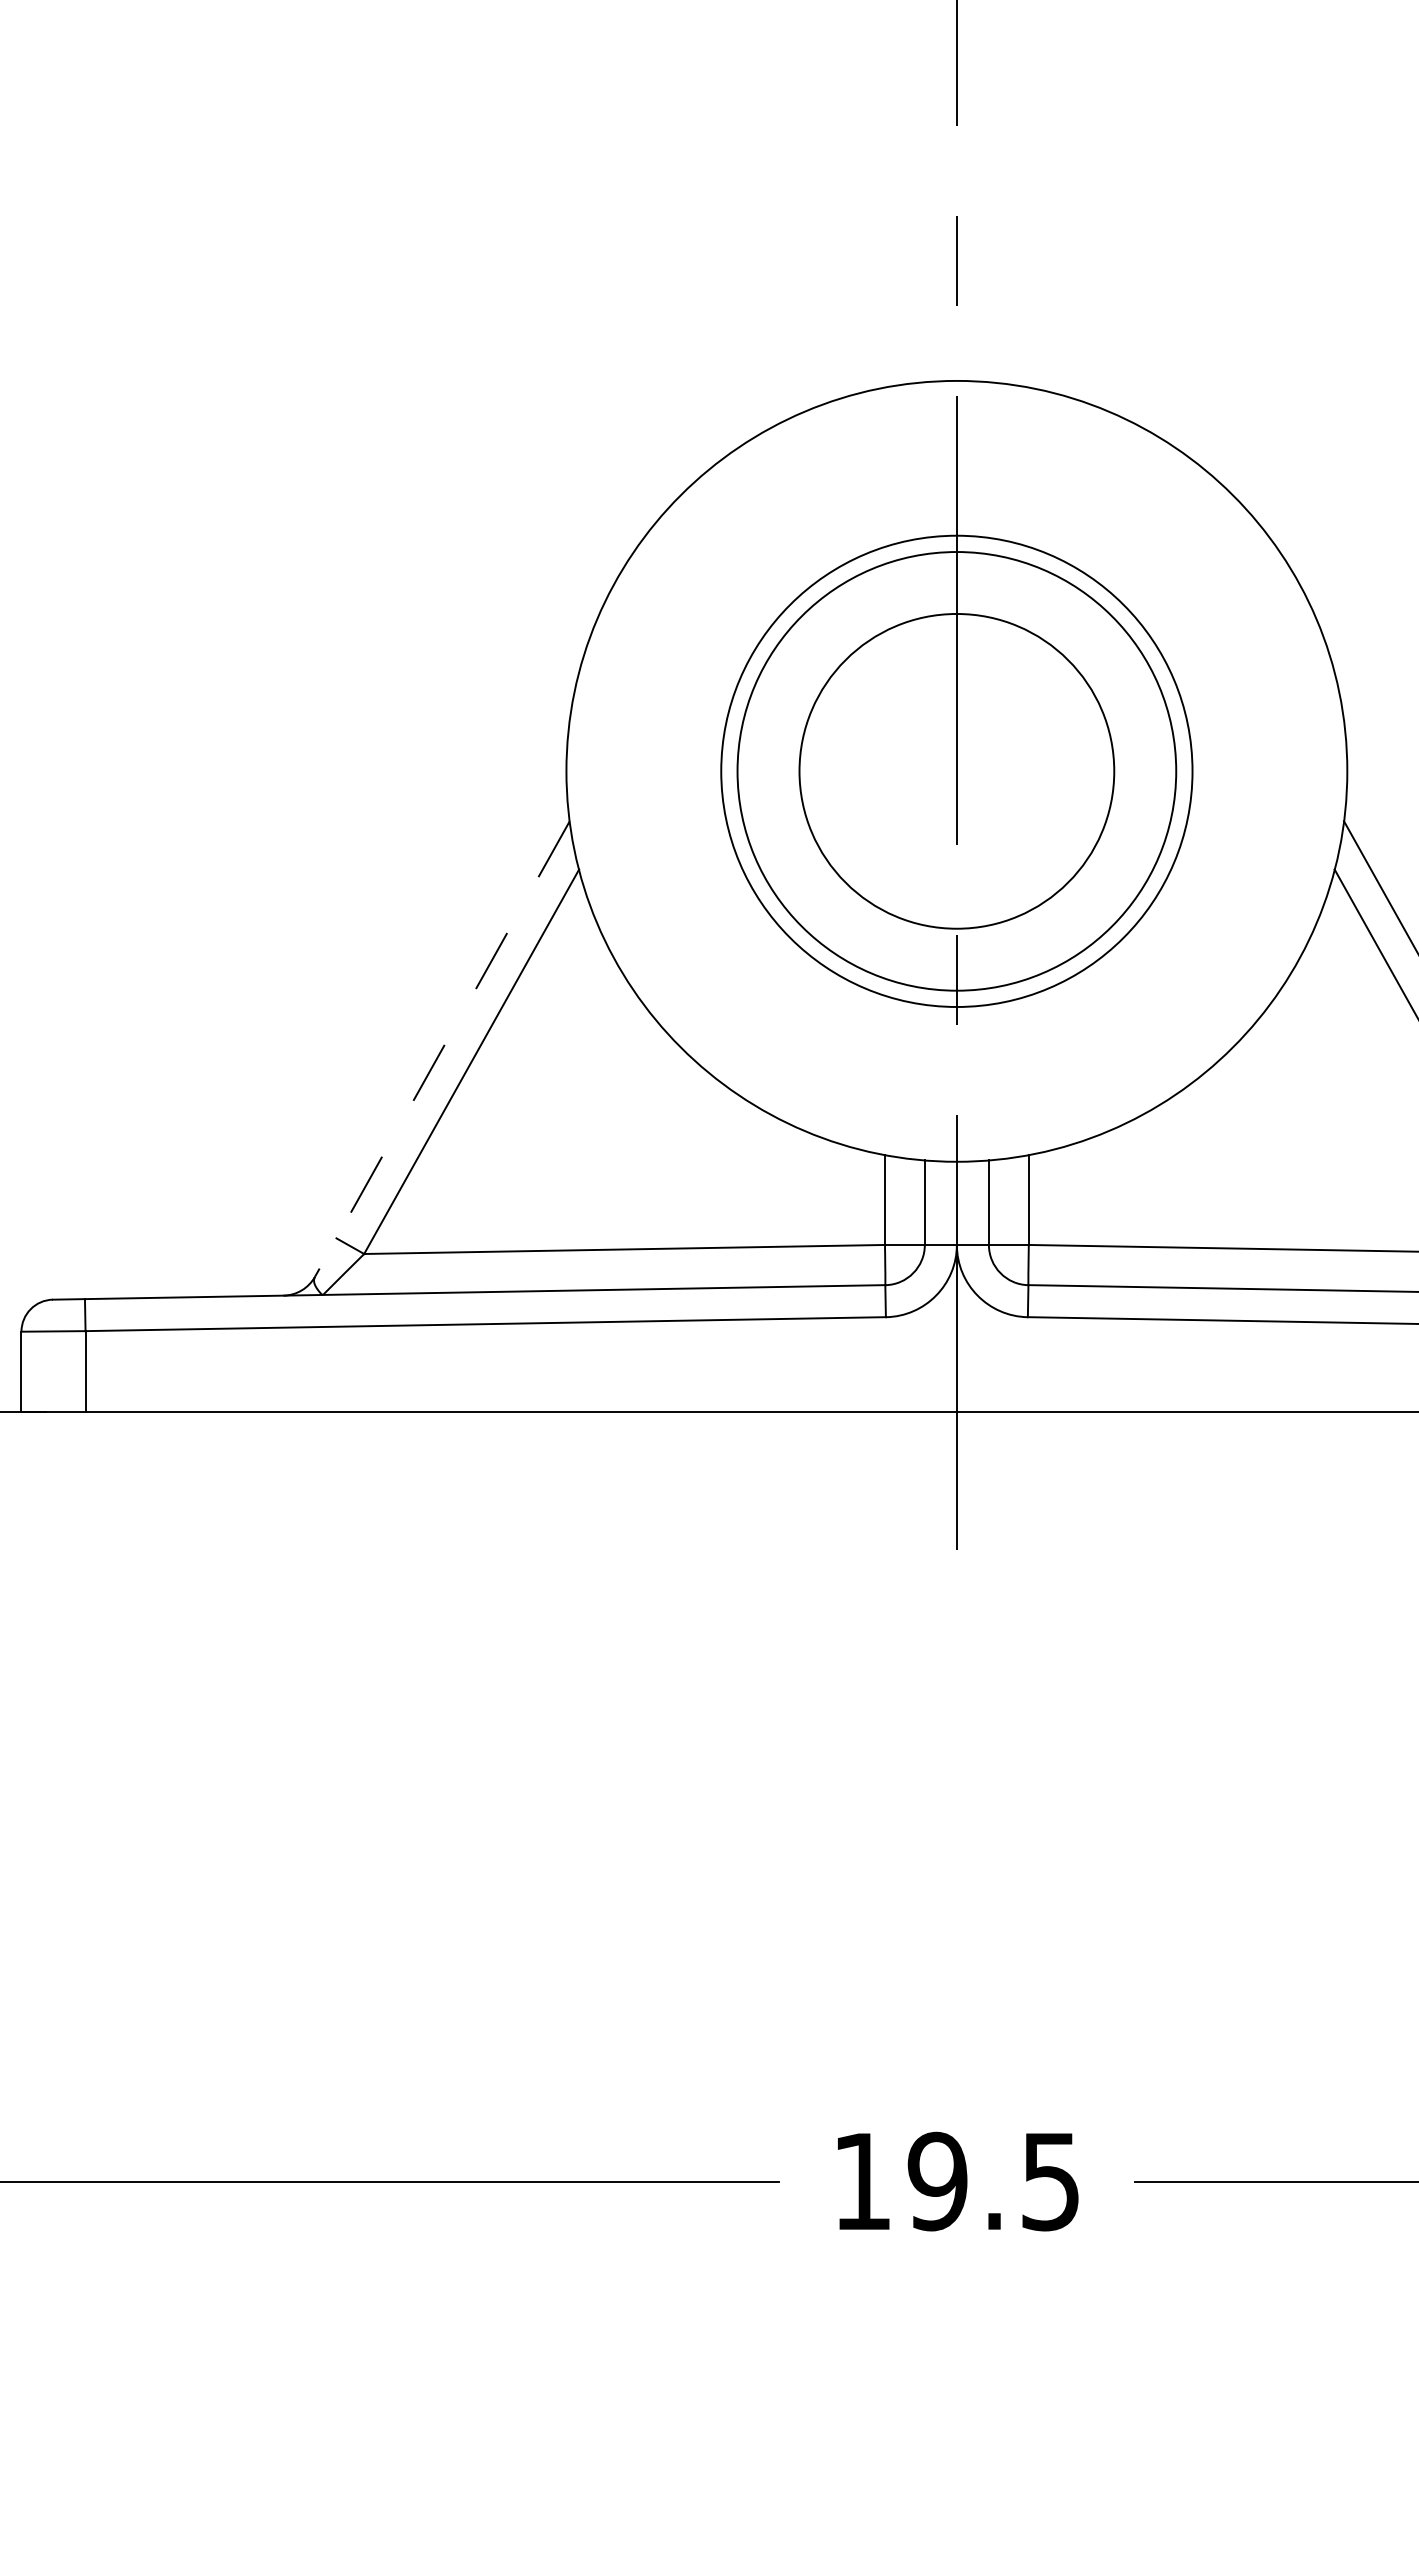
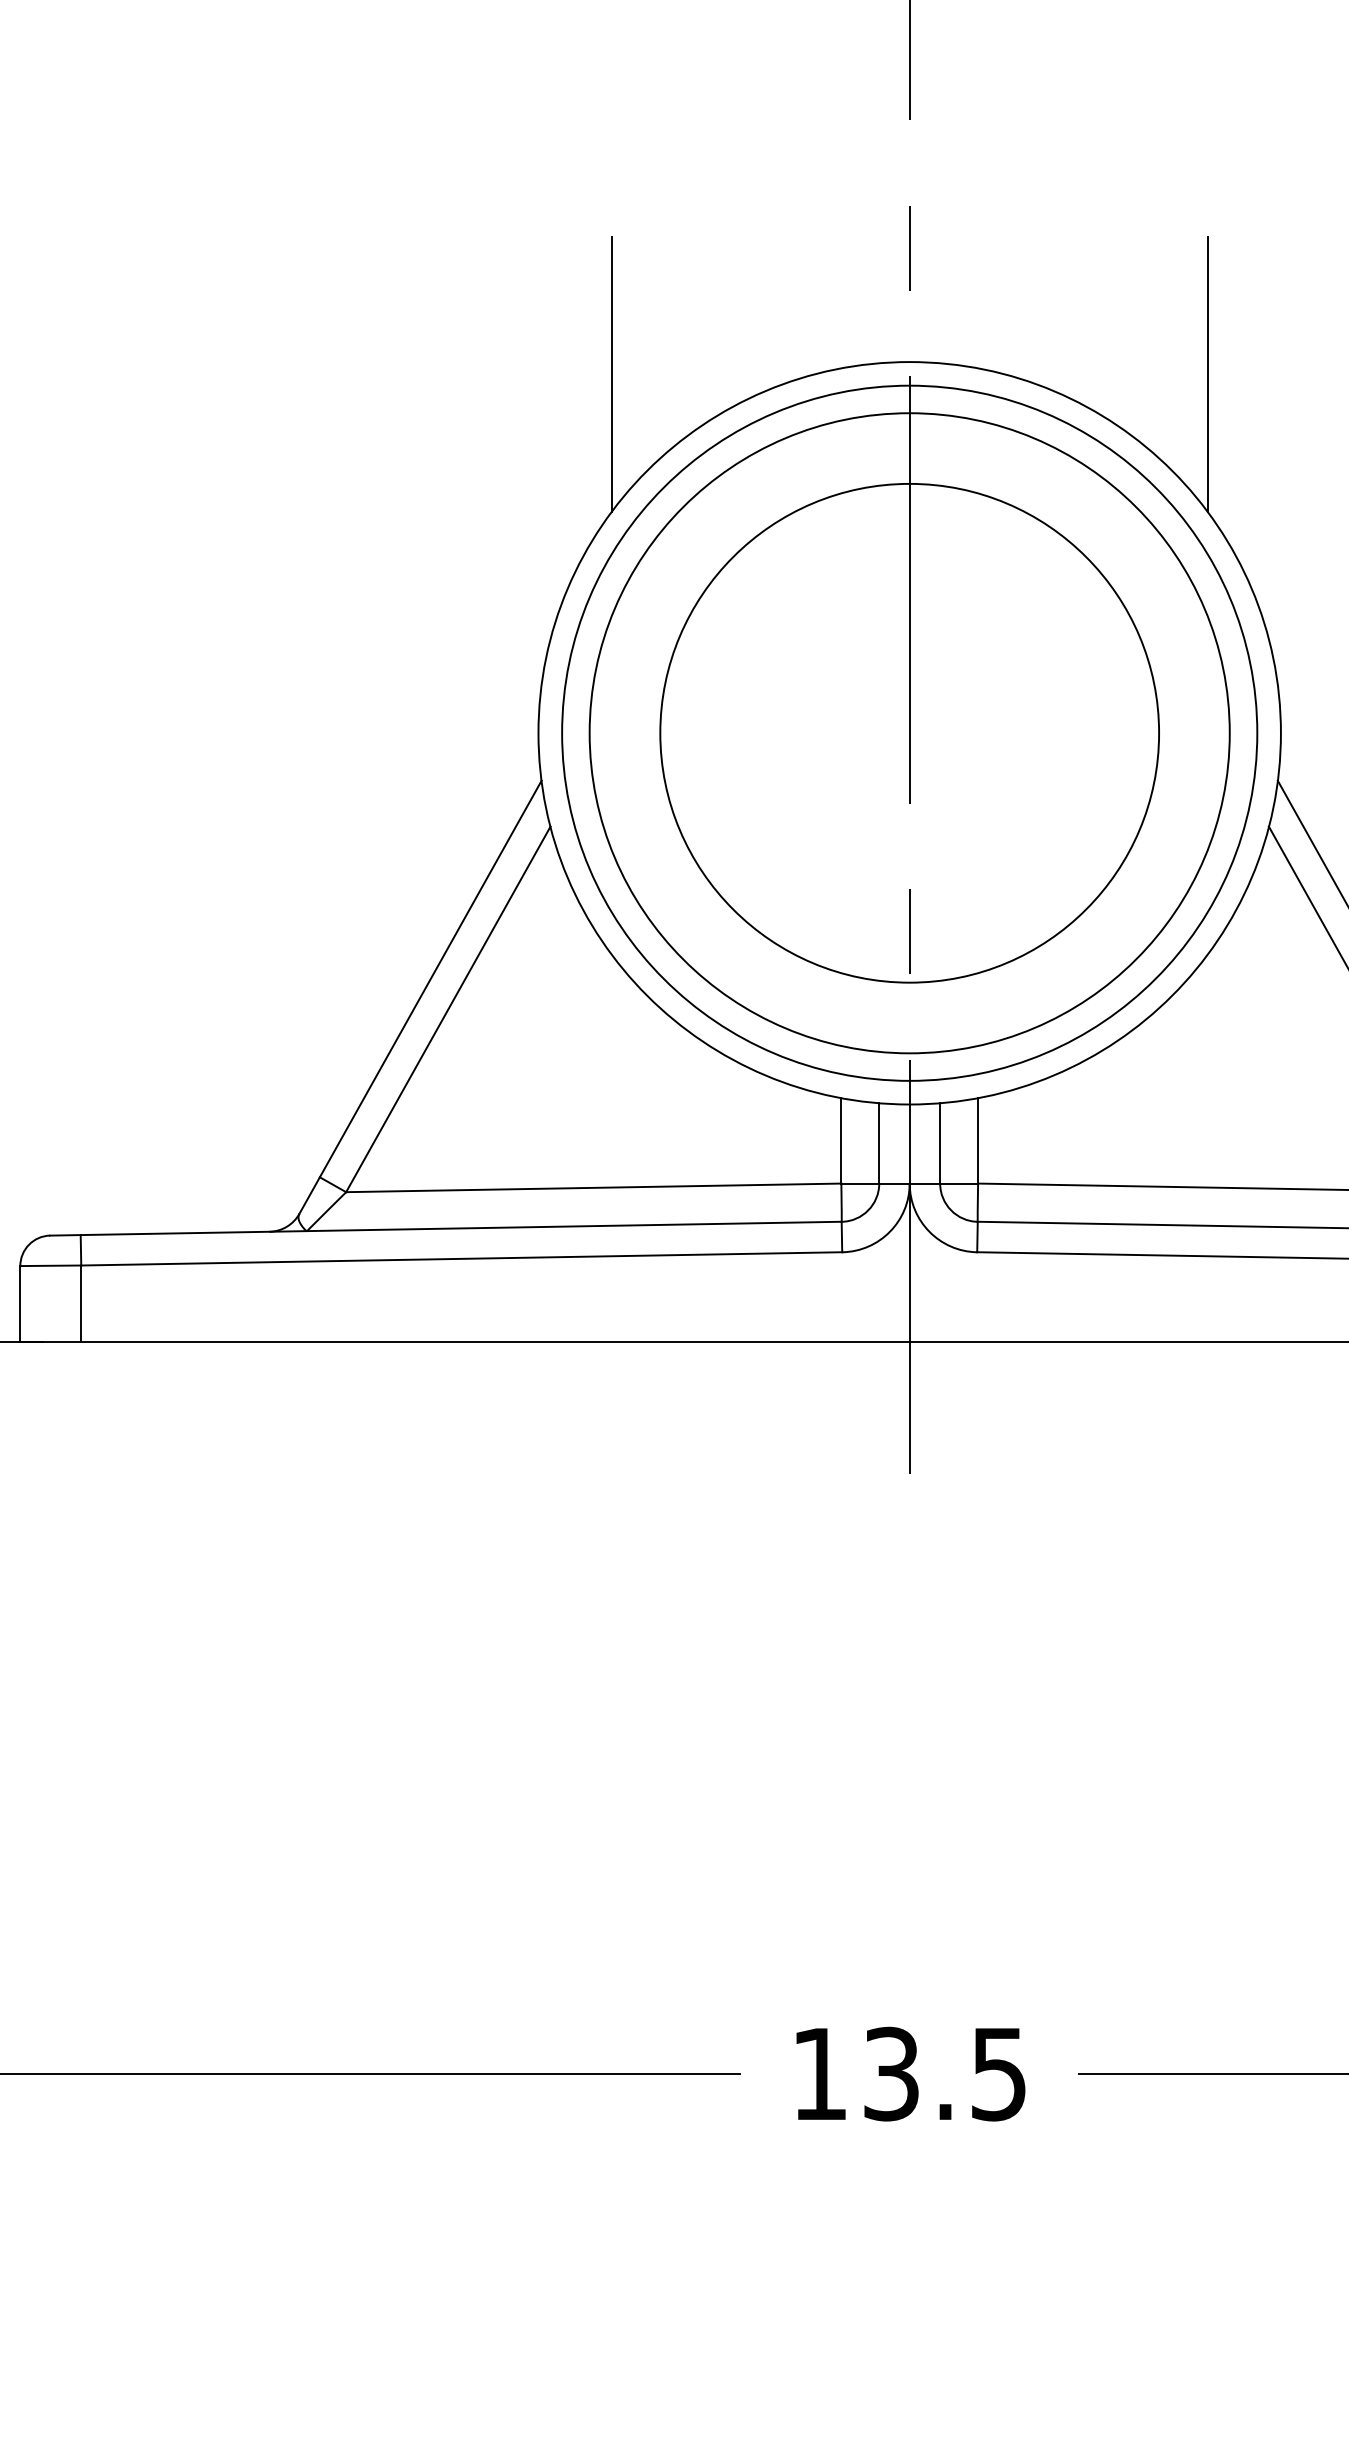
line: (643, 393) -> (611, 374), added
line: (1270, 393) -> (1207, 374), added
circle: (956, 770) -> (909, 732), size x1.43
circle: (956, 770) -> (909, 732), size x1.67
circle: (956, 771) -> (909, 733), size x1.67
line: (442, 1048) -> (420, 996), dashed -> solid
text: (937, 2181) -> (891, 2074), 19.5 -> 13.5

